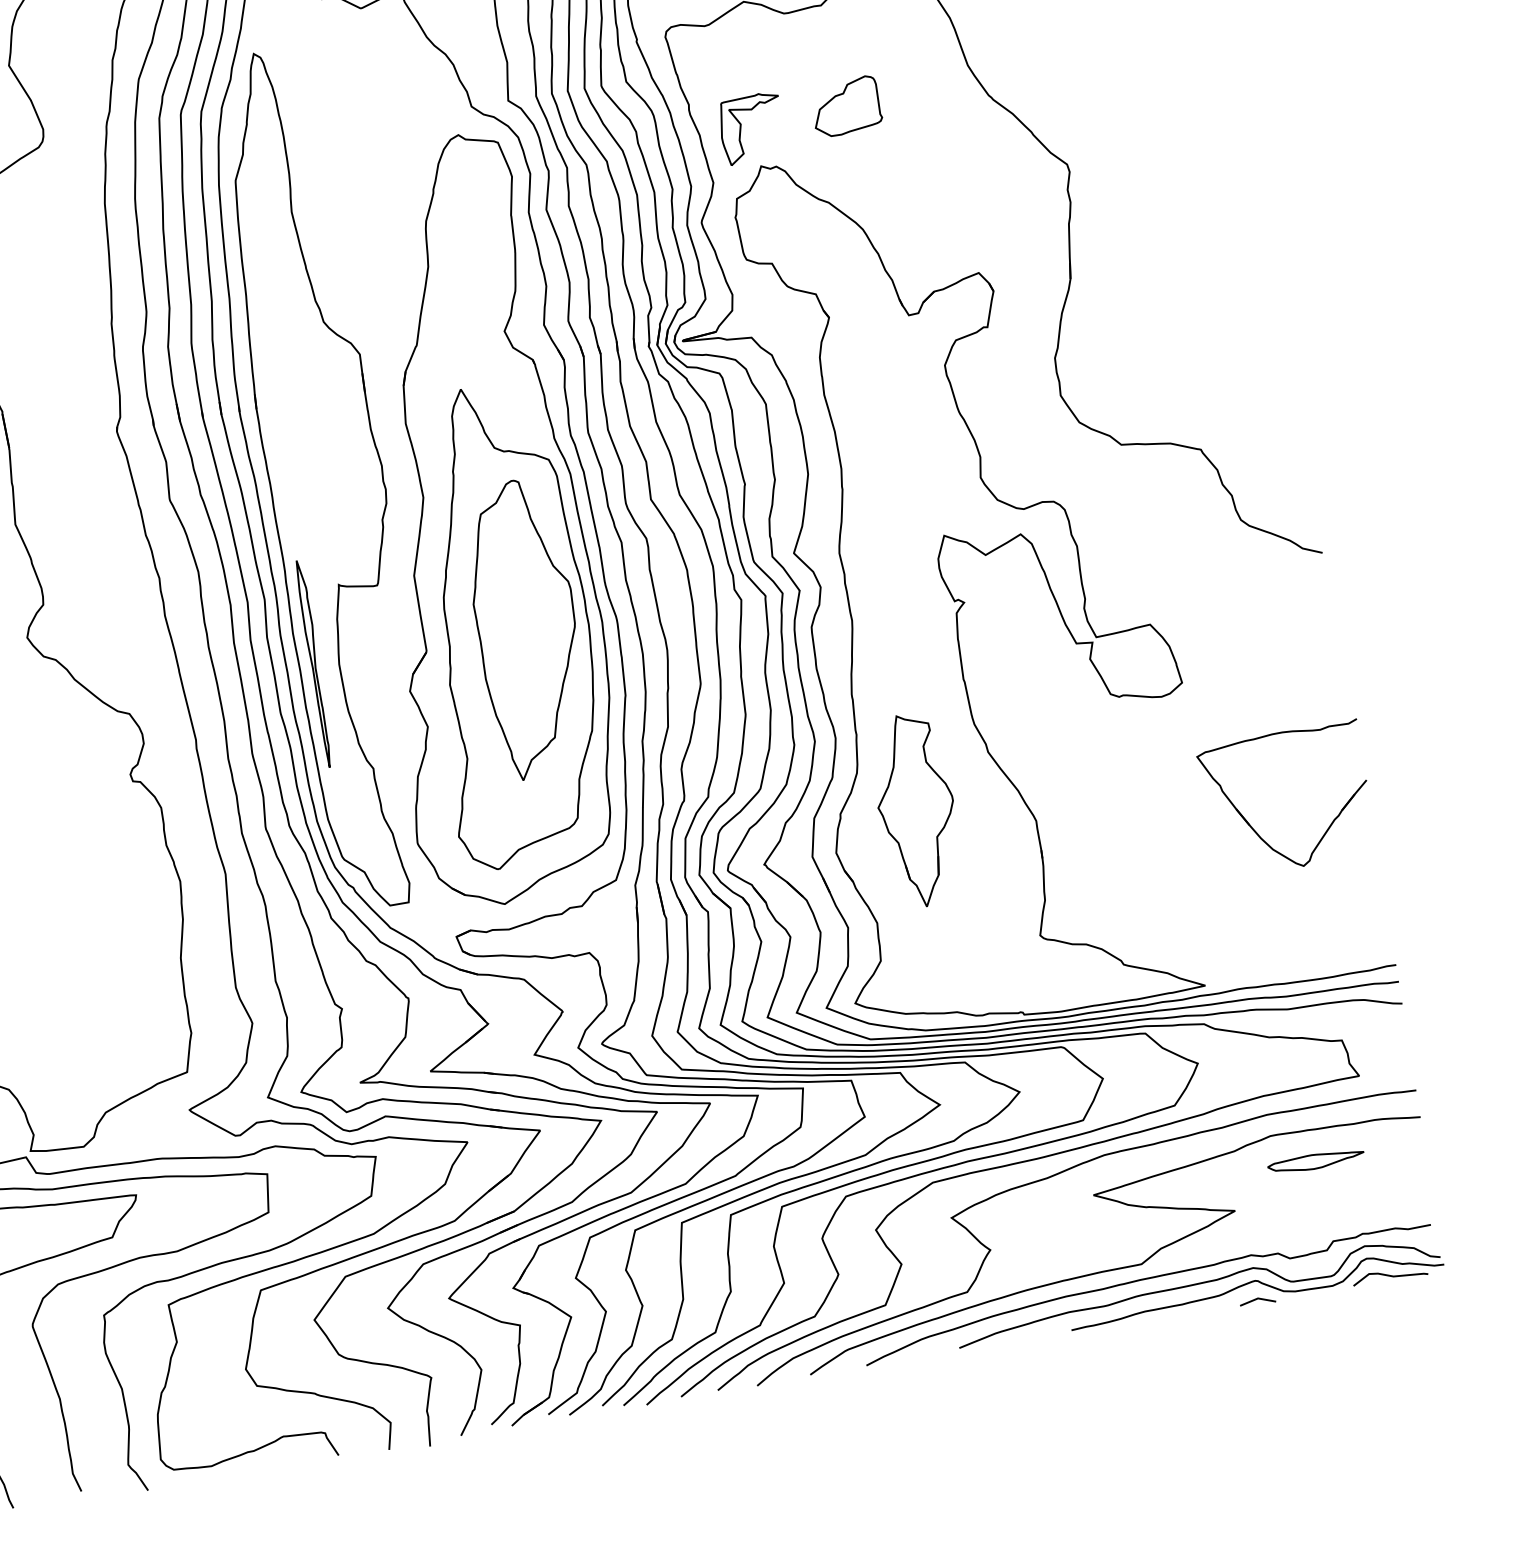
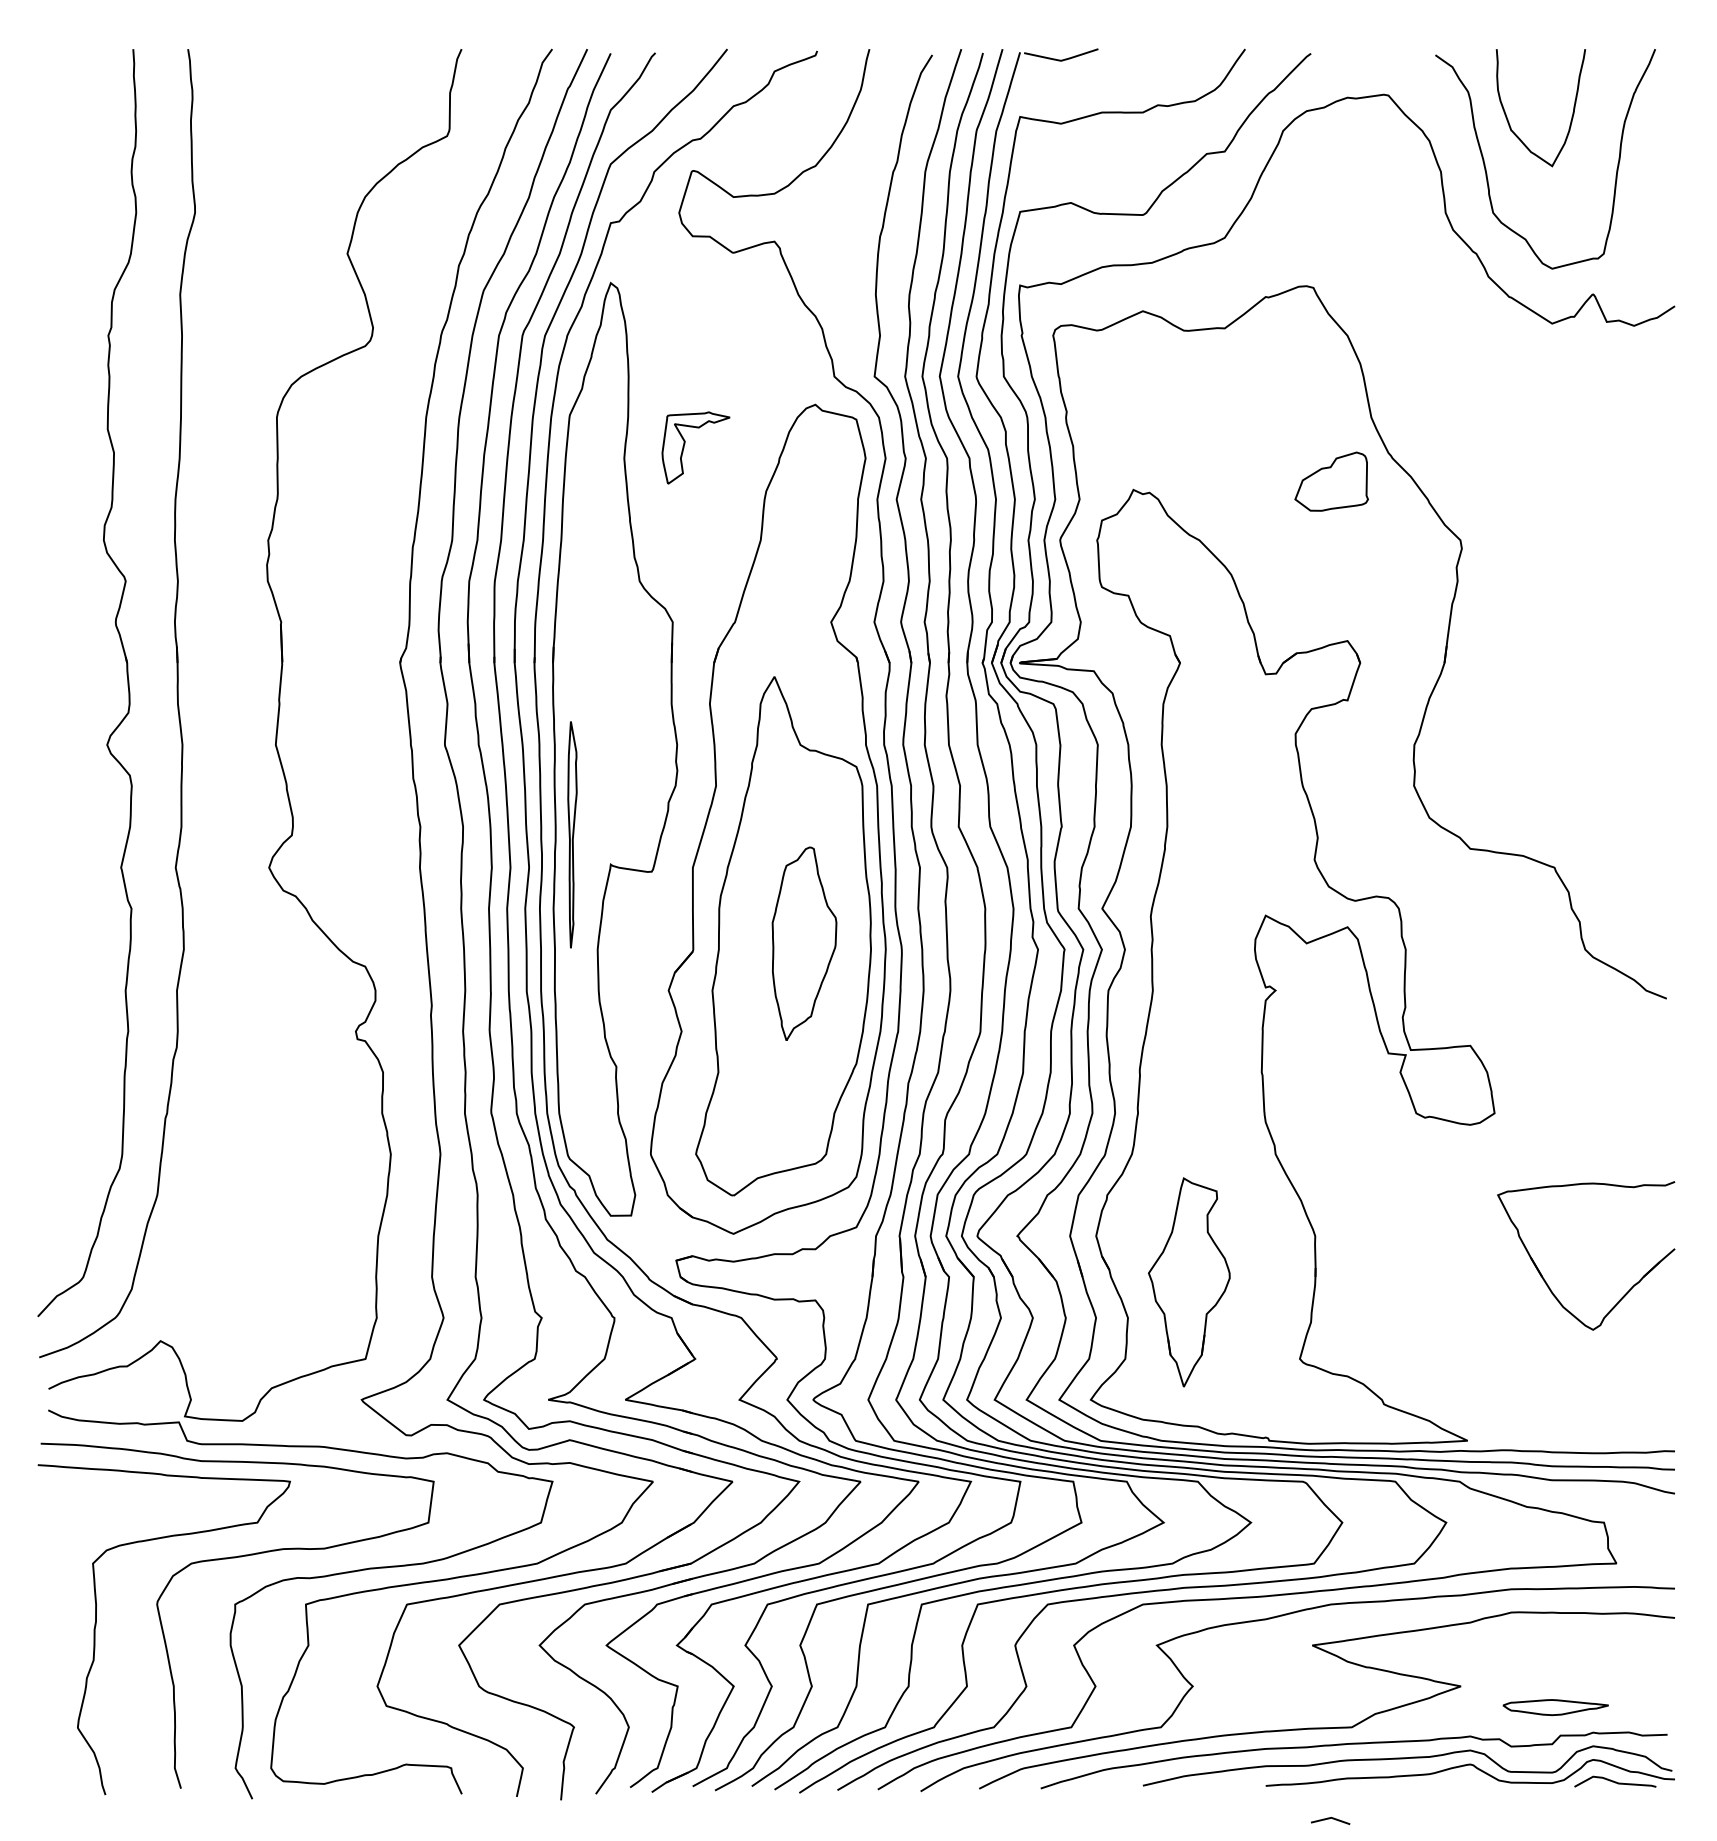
part: (846, 106) -> (1331, 481), moved
part: (741, 126) -> (685, 444), moved
part: (527, 628) -> (804, 943), size x0.6
part: (314, 663) -> (572, 834), moved
part: (916, 810) -> (1189, 1282), moved
part: (1315, 1161) -> (1555, 1707), moved
line: (1256, 1300) -> (1329, 1819), moved

